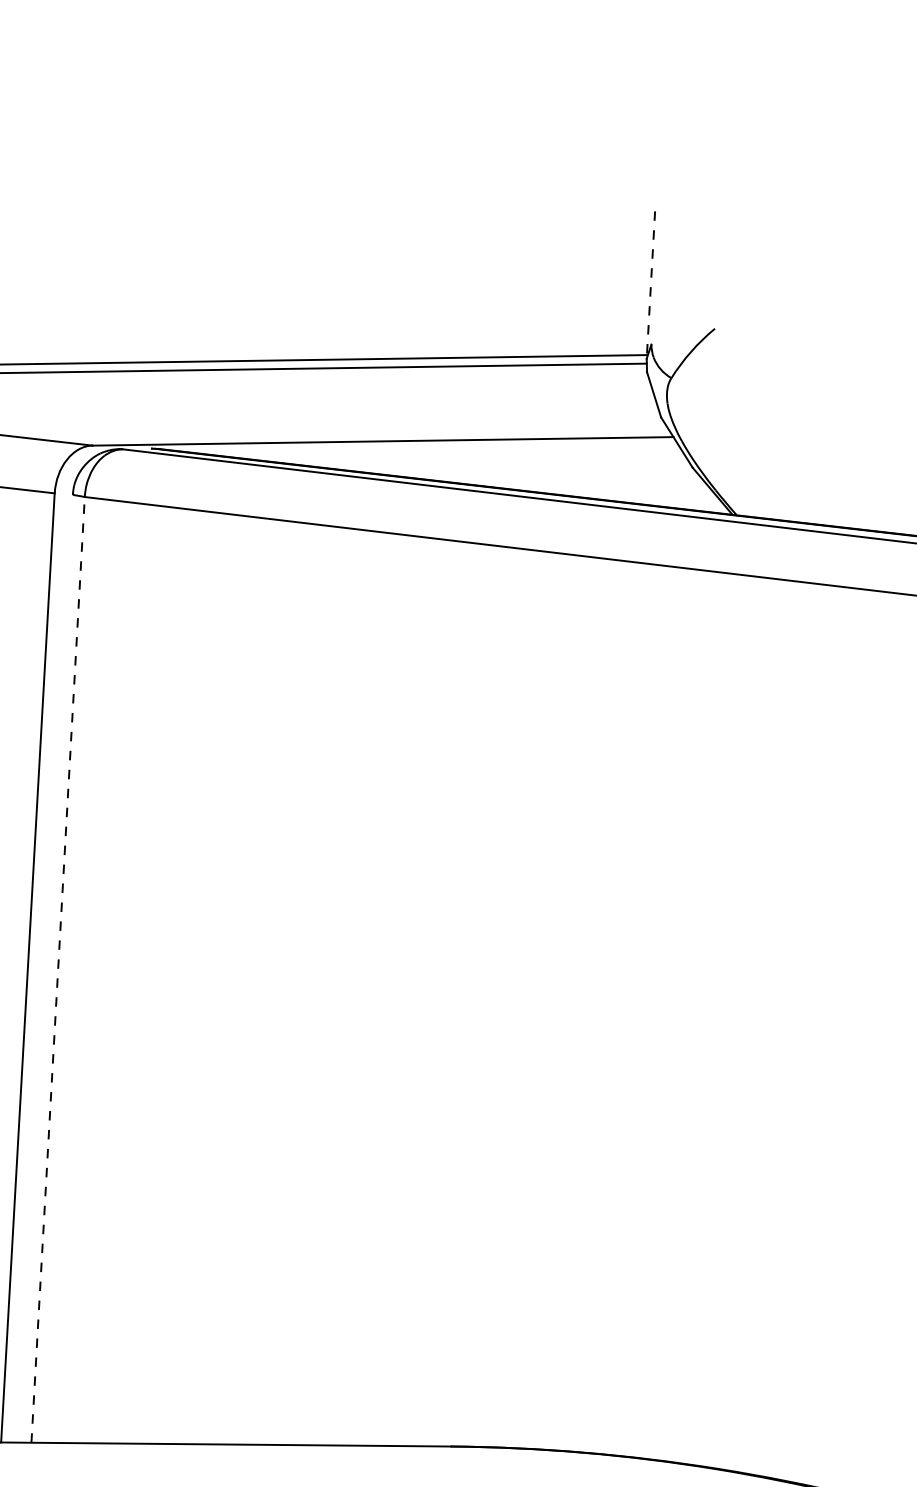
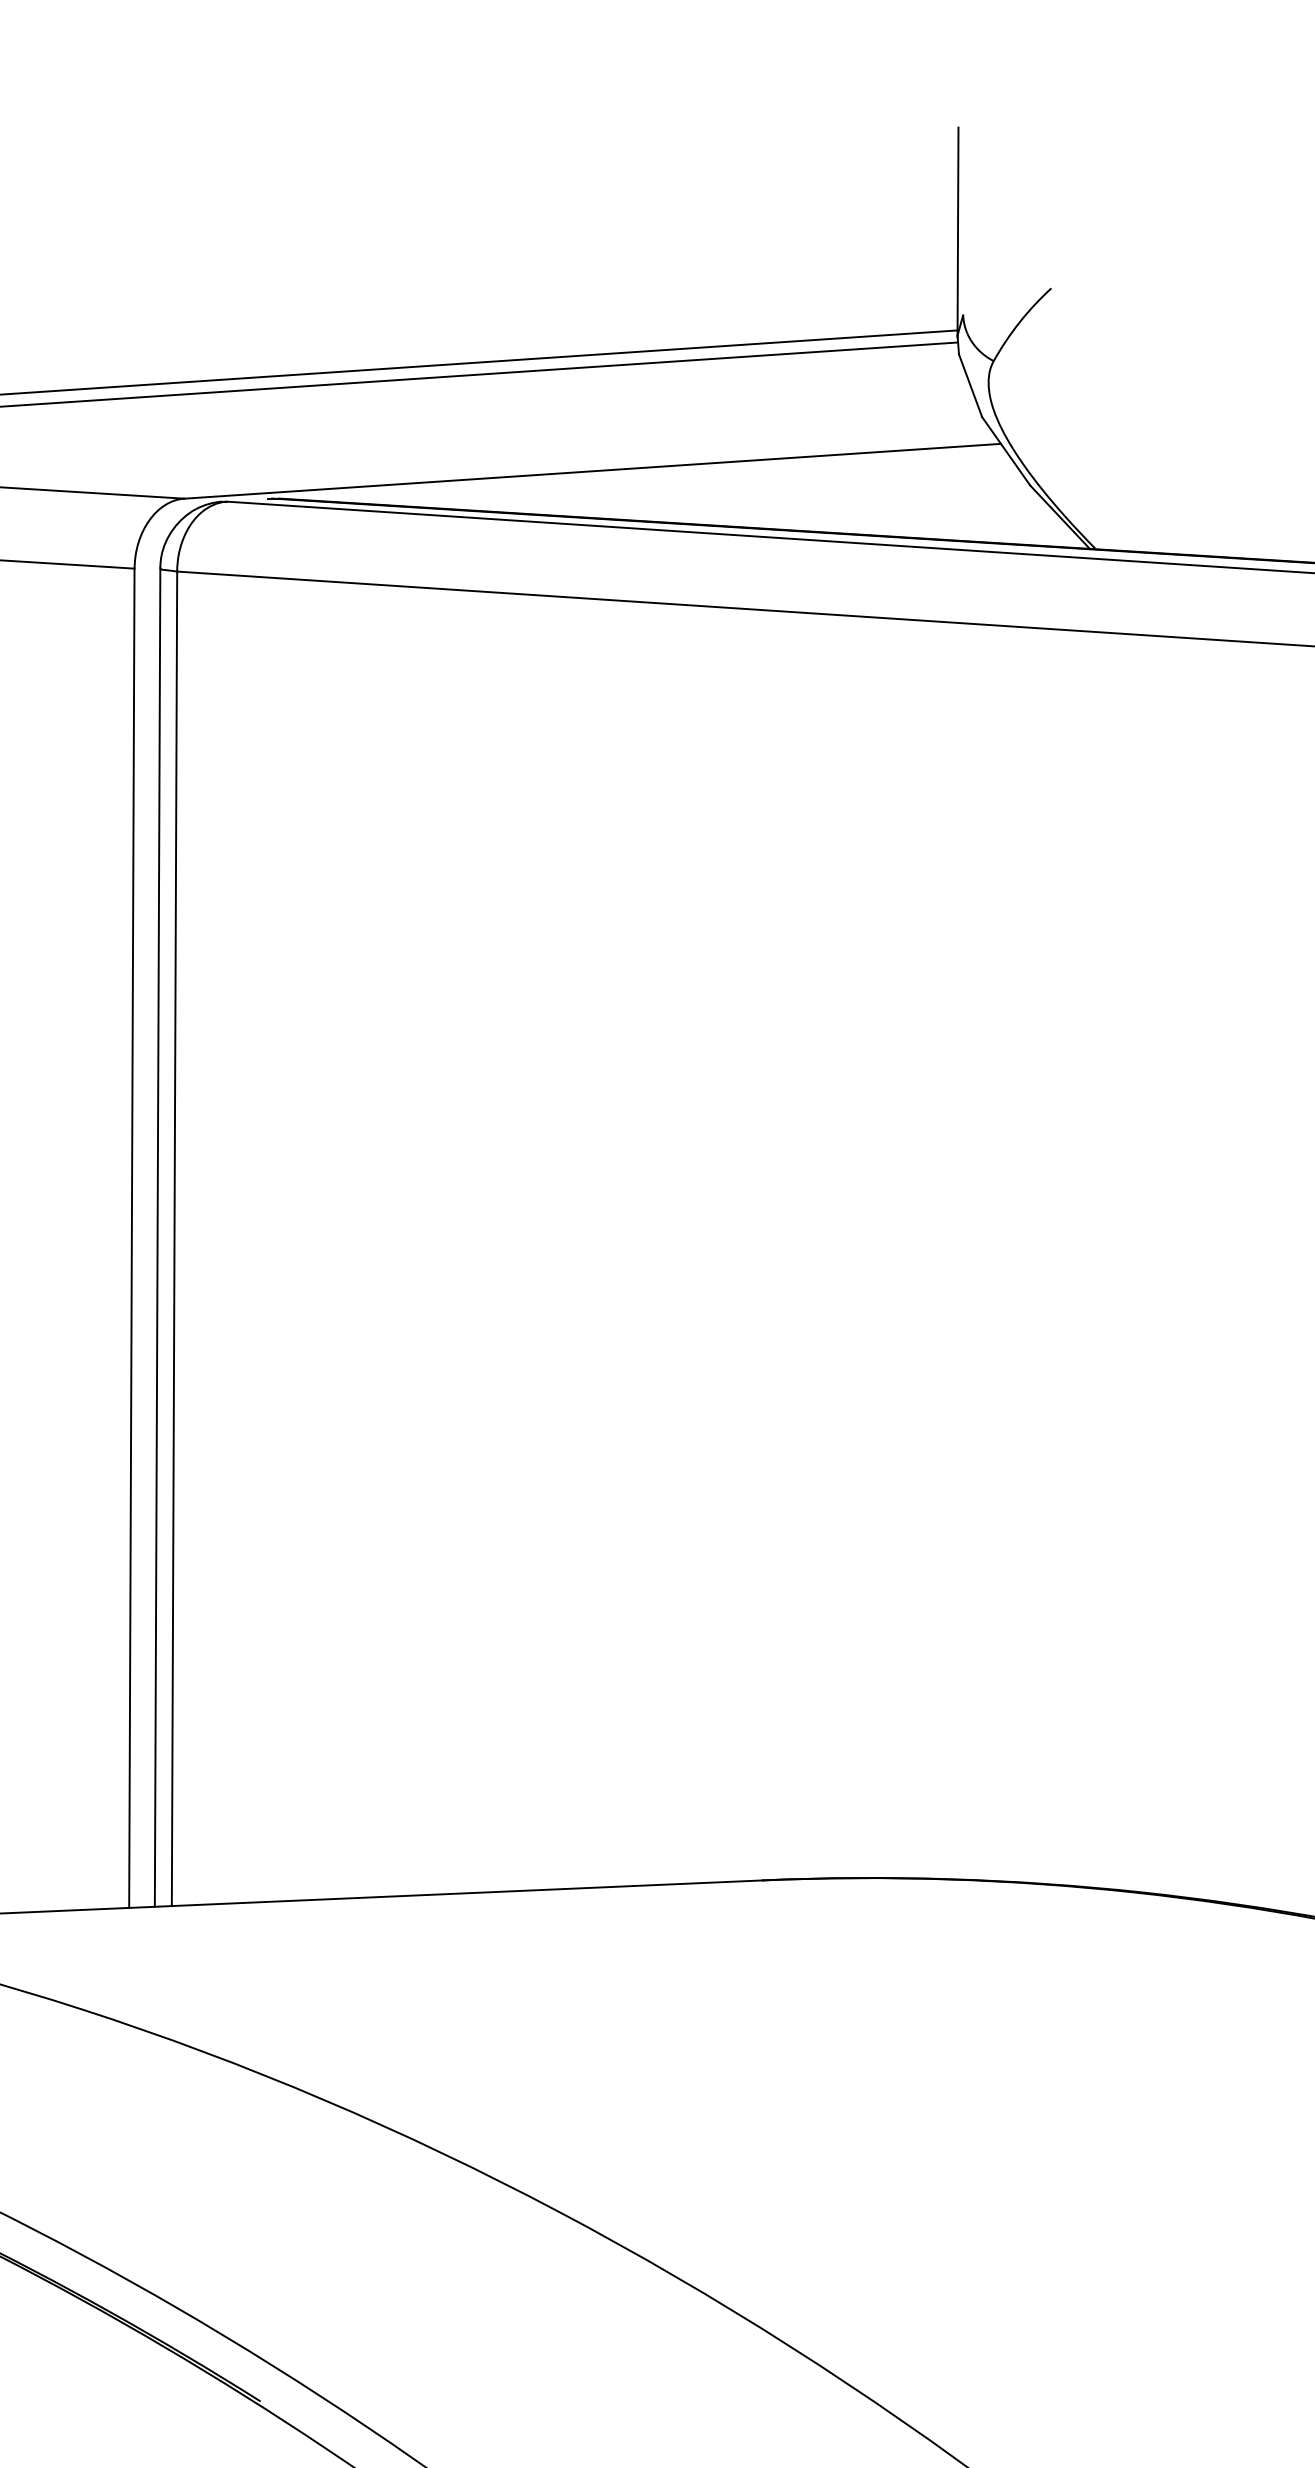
line: (651, 285) -> (958, 232), dashed -> solid
line: (46, 968) -> (157, 1237), added
line: (58, 969) -> (174, 1238), dashed -> solid

